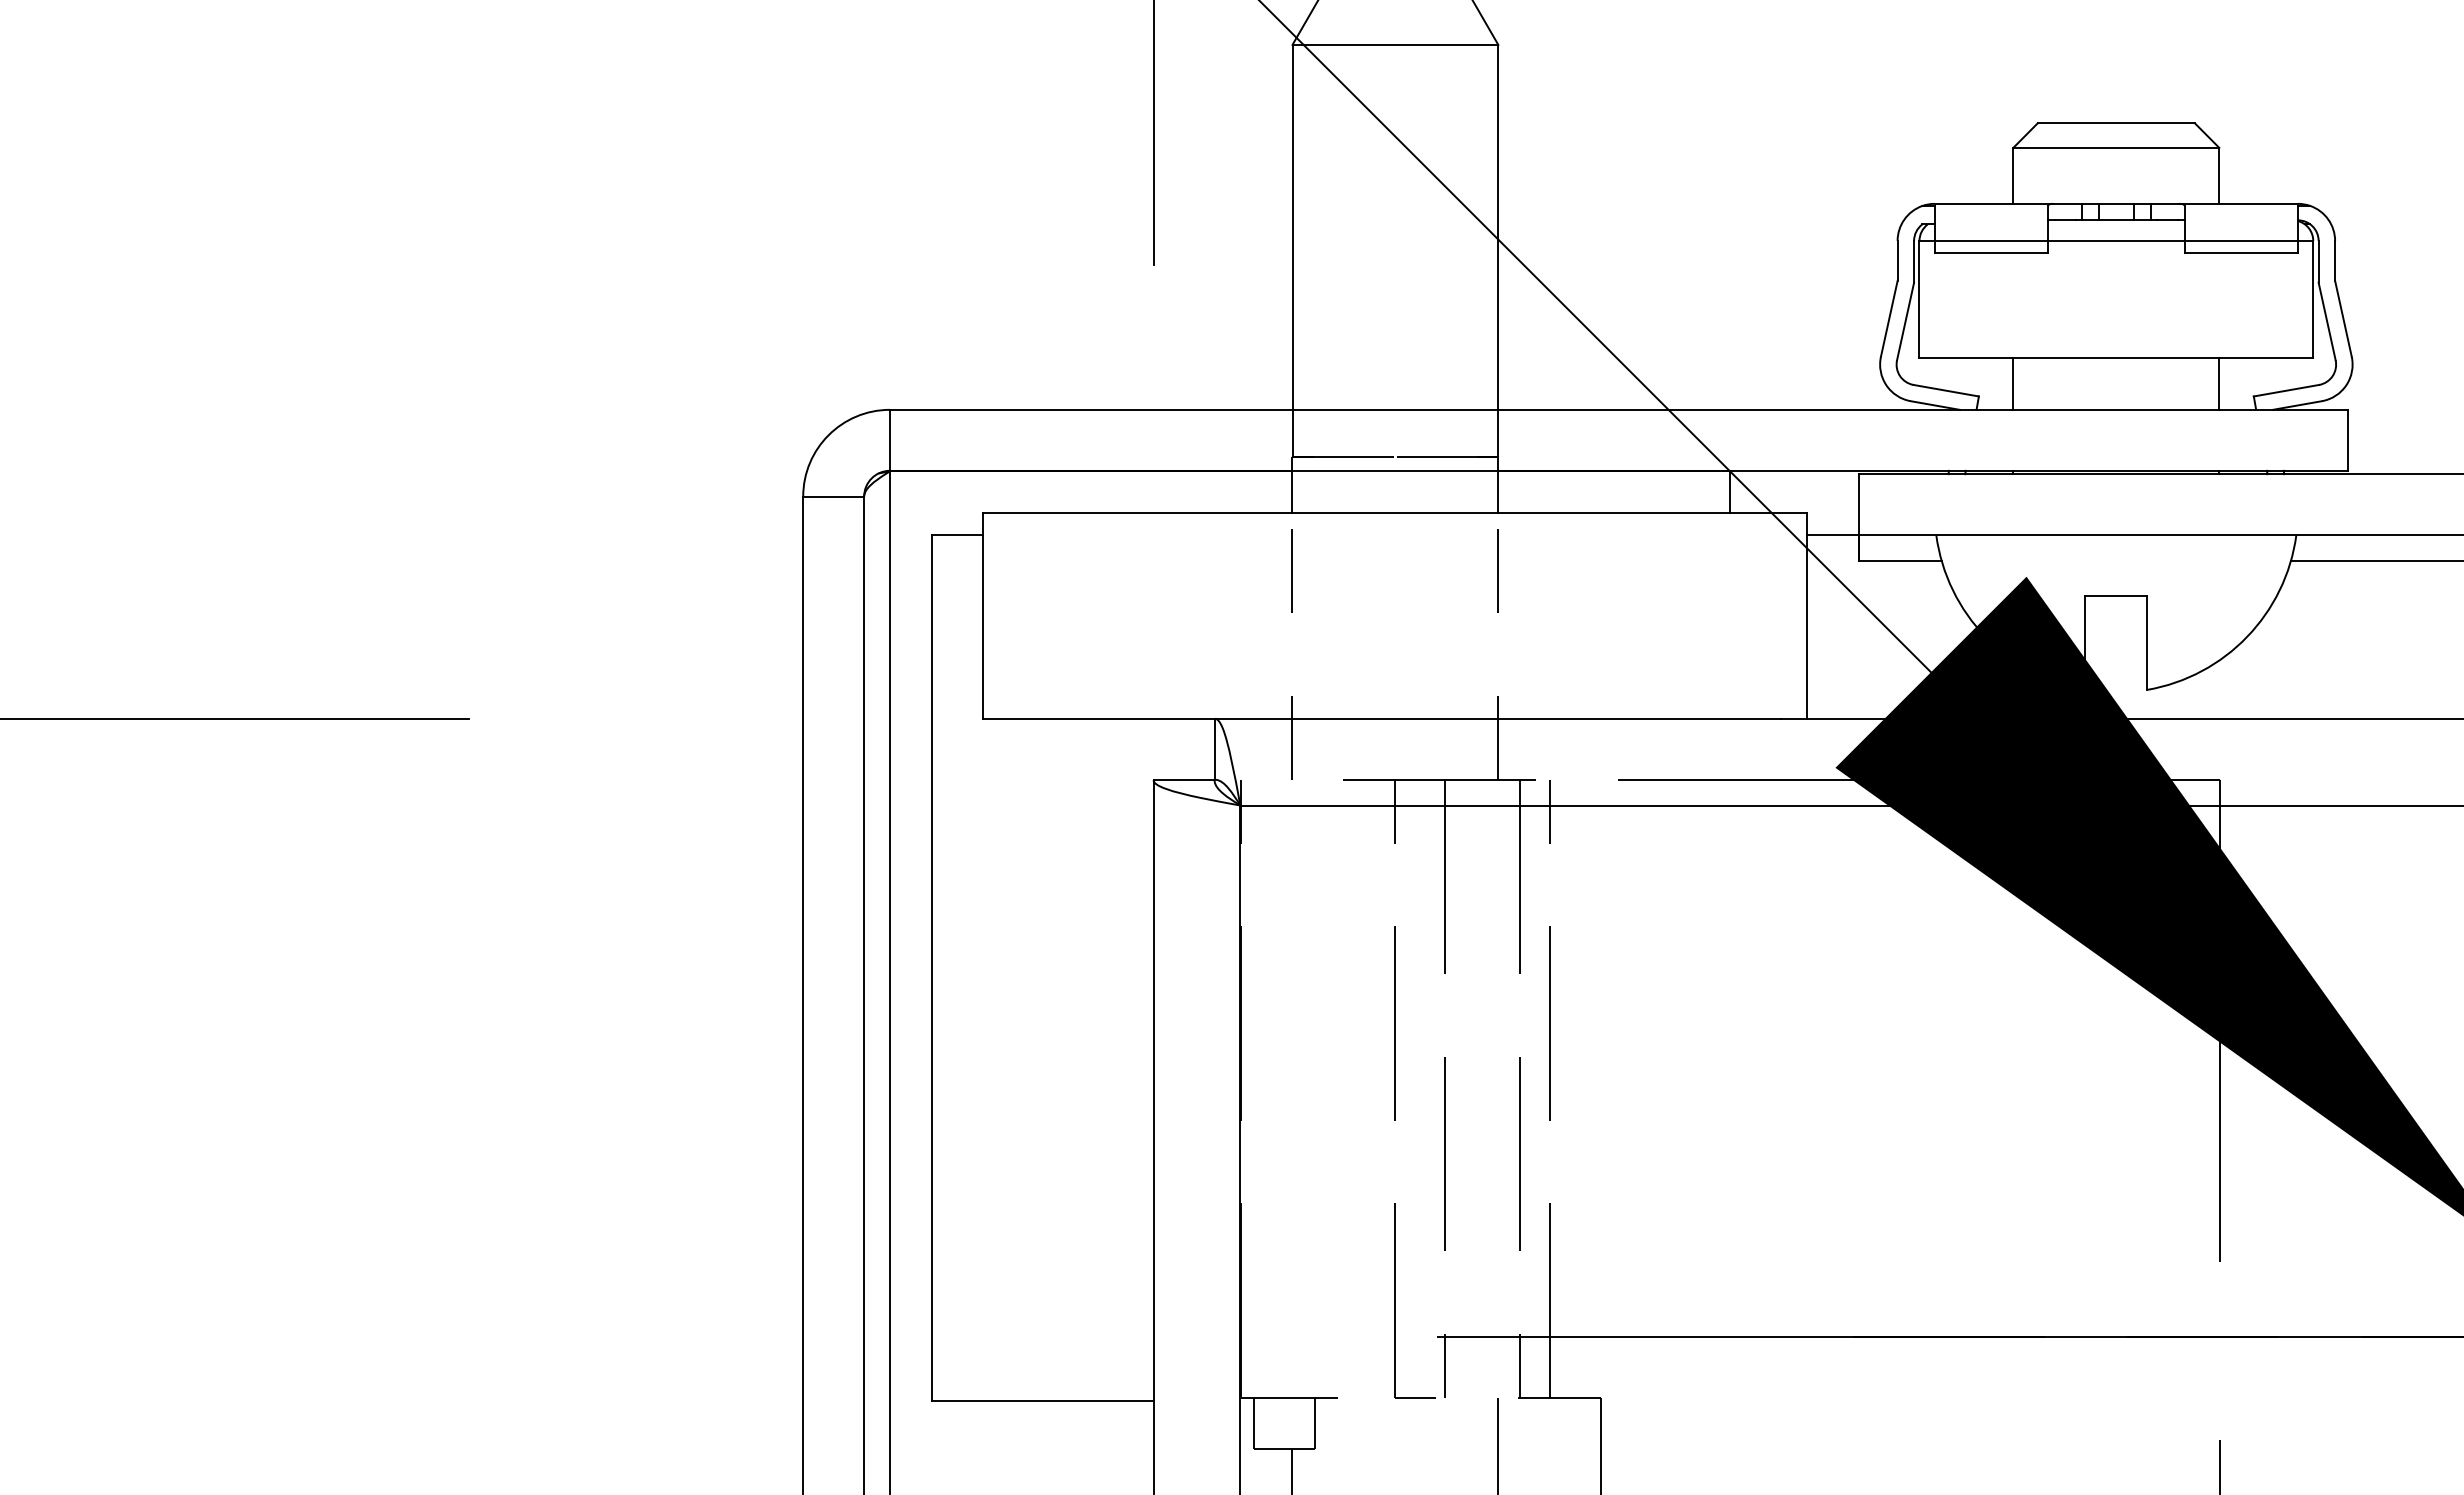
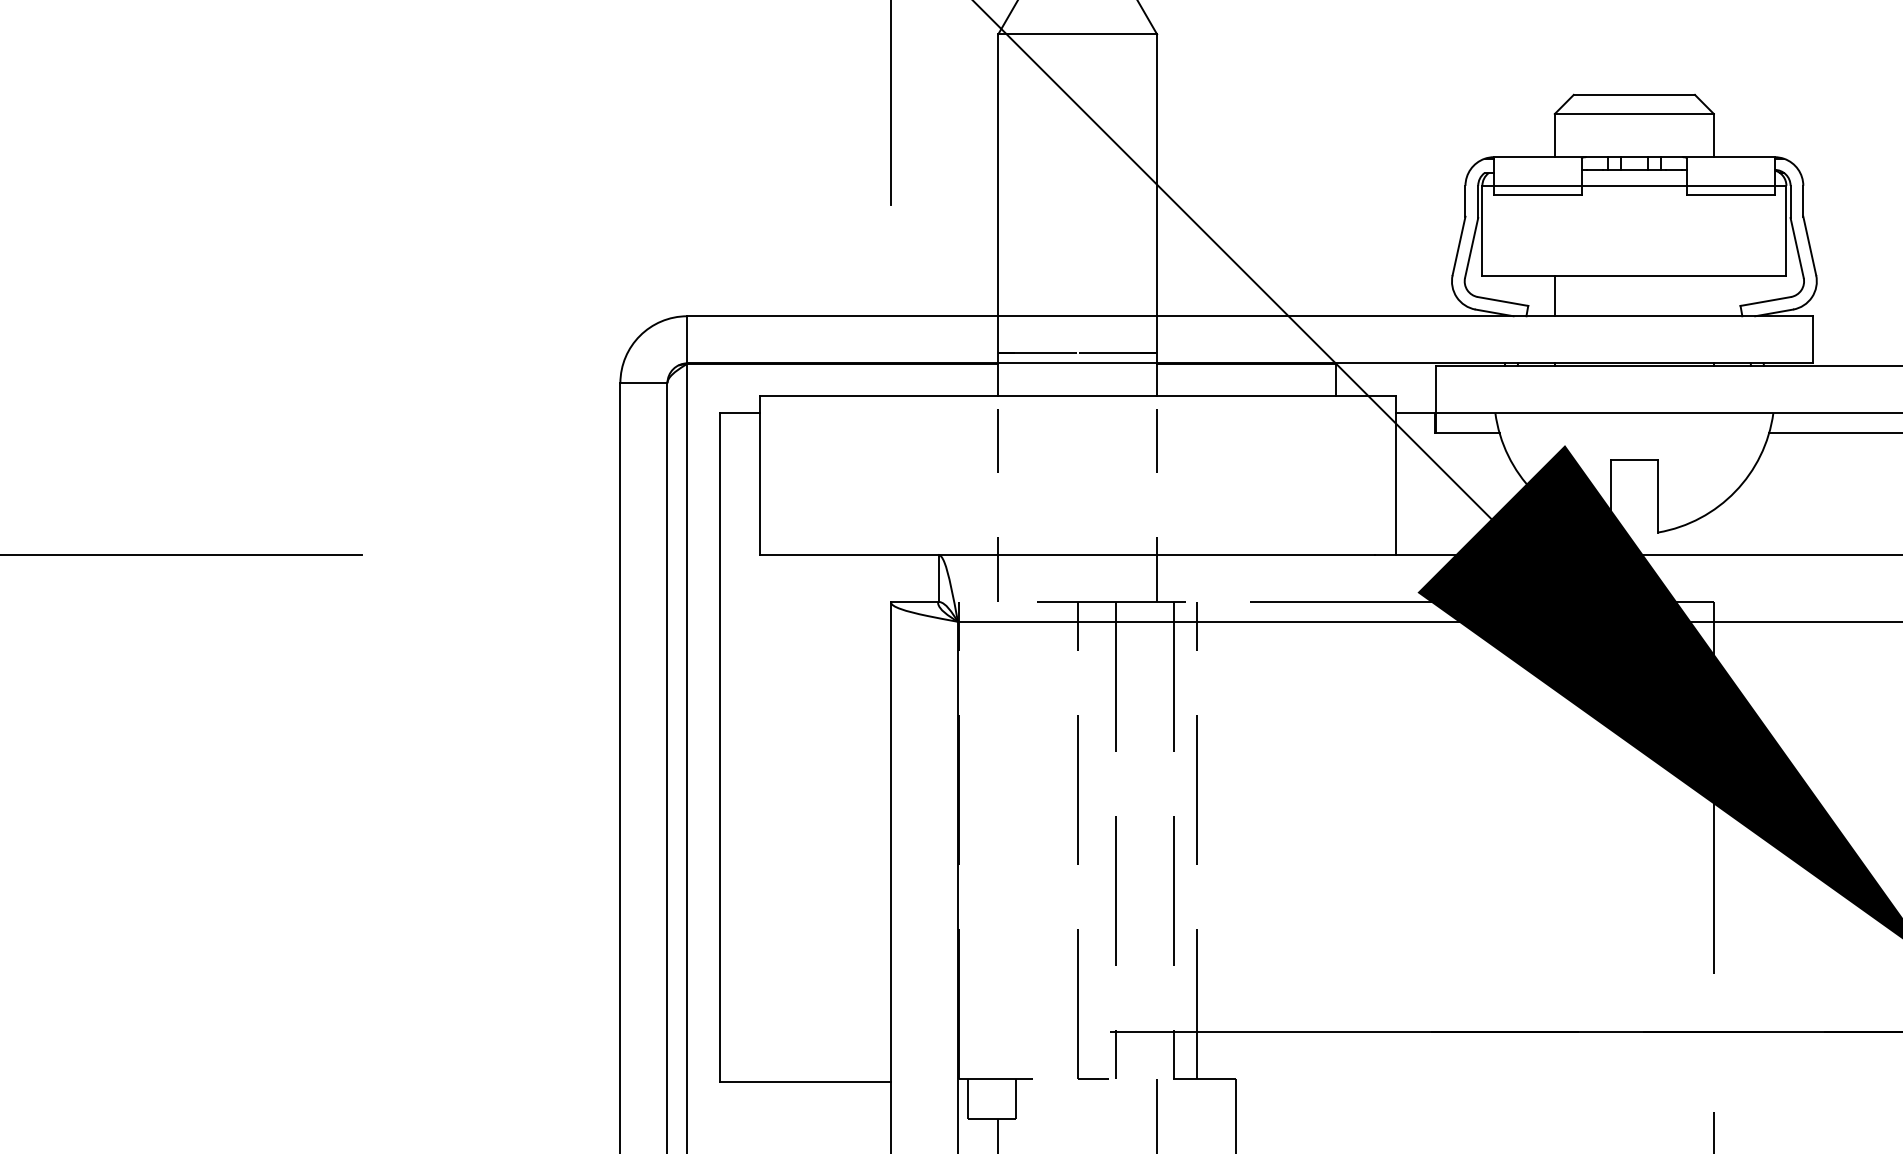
line: (2219, 383) -> (1714, 295), removed

